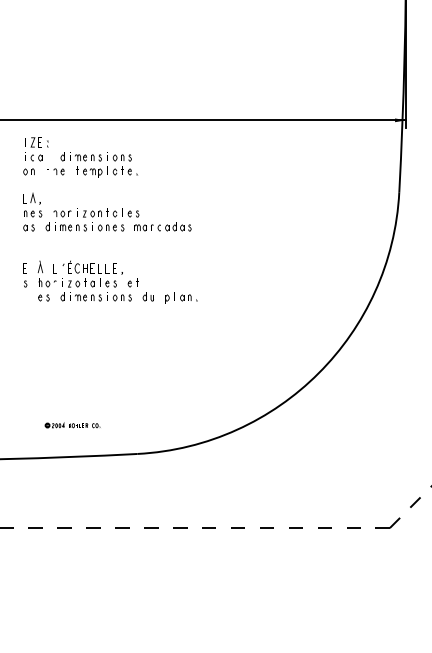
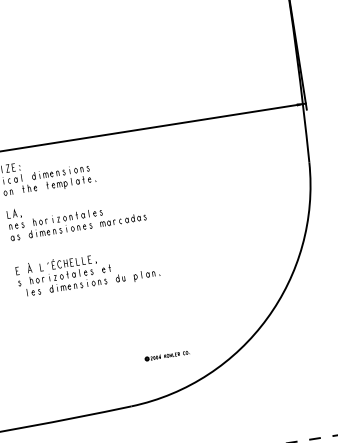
part: (72, 425) -> (167, 355), moved

